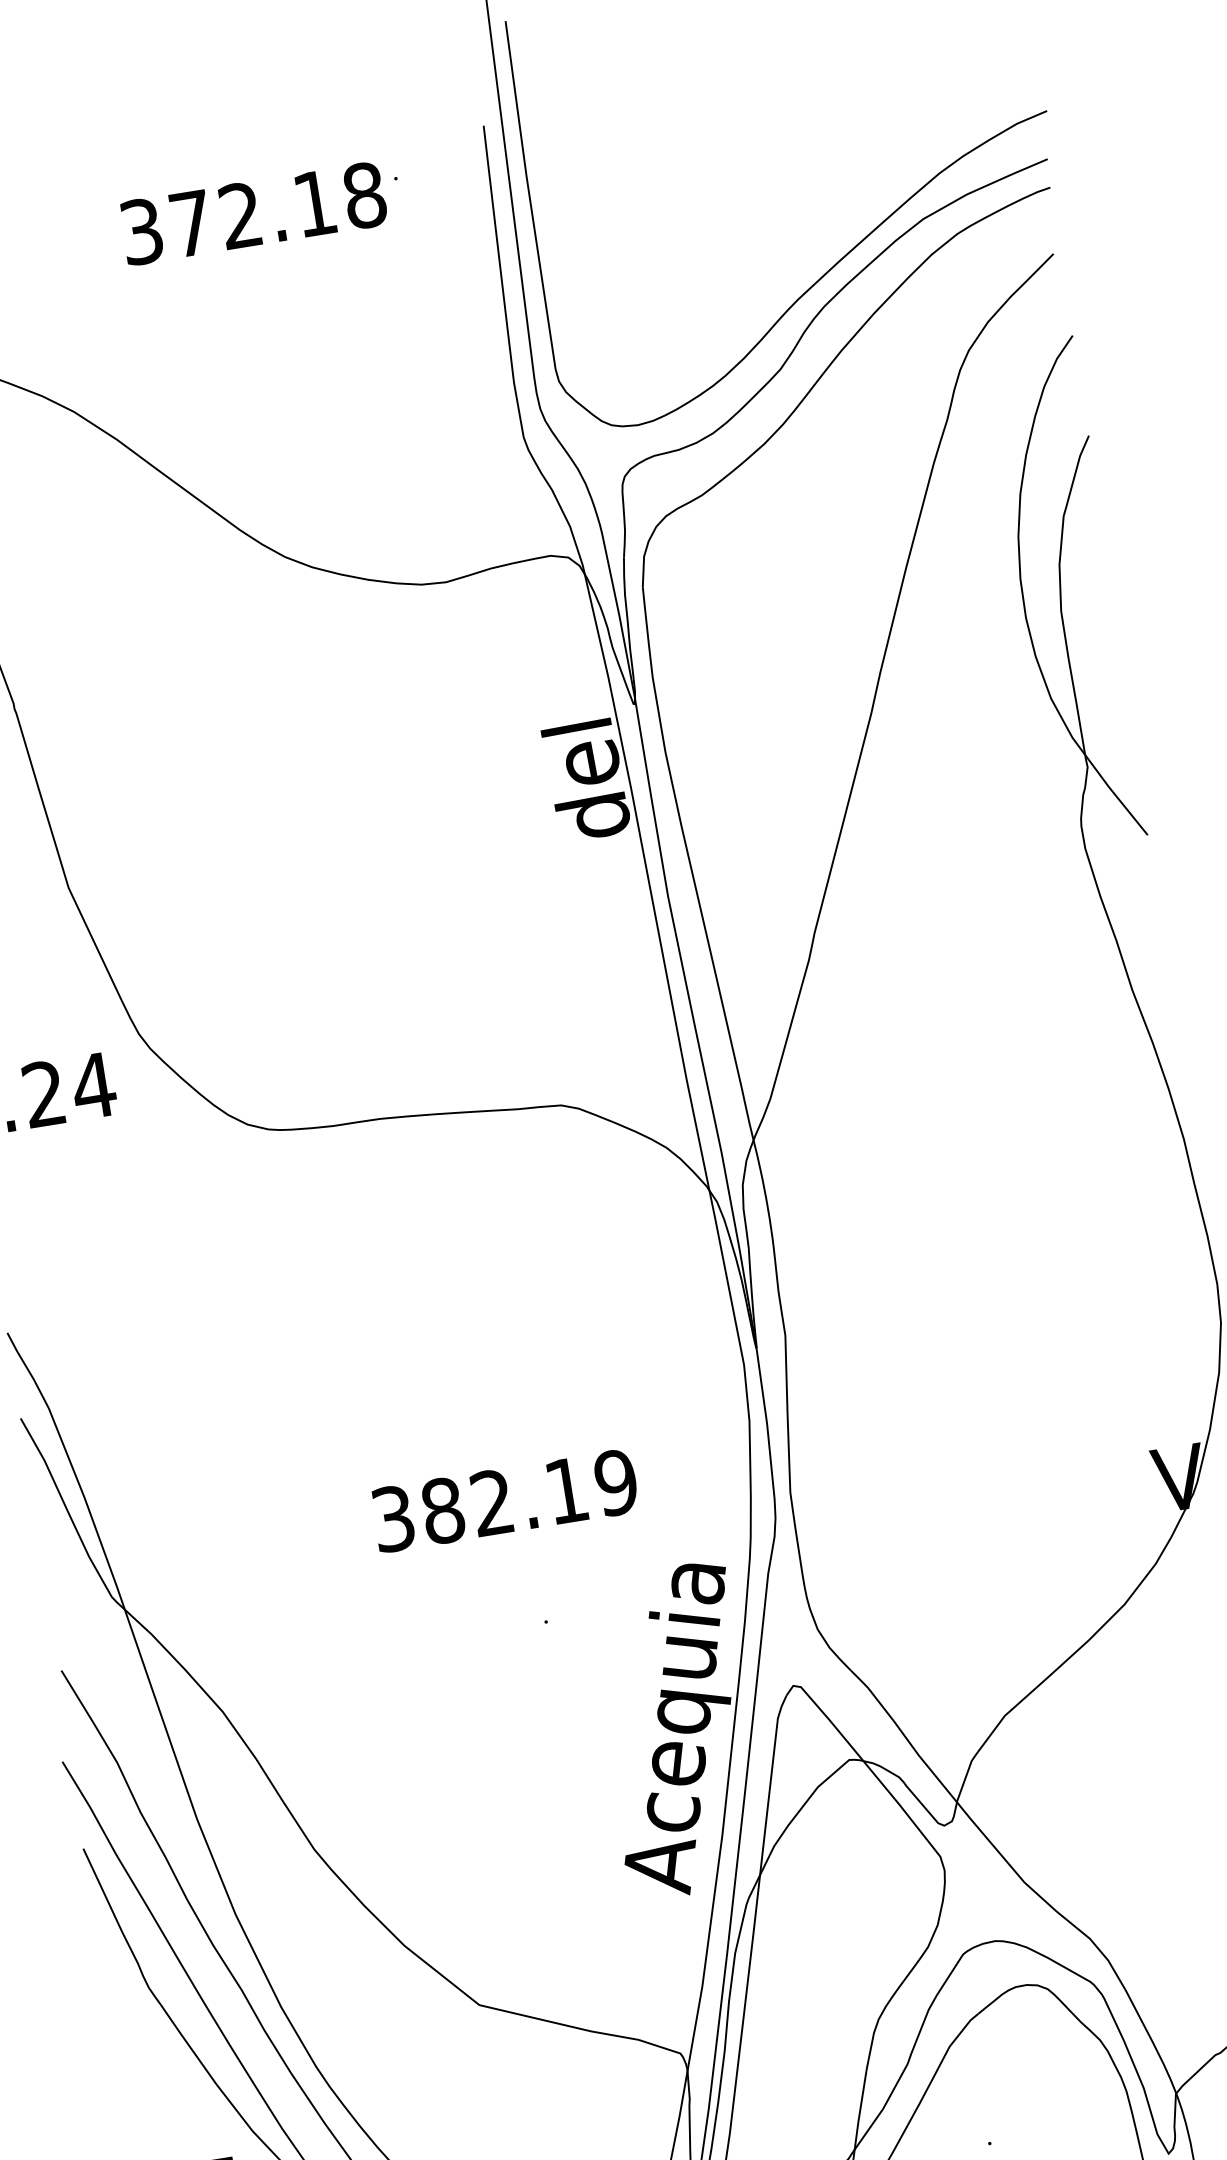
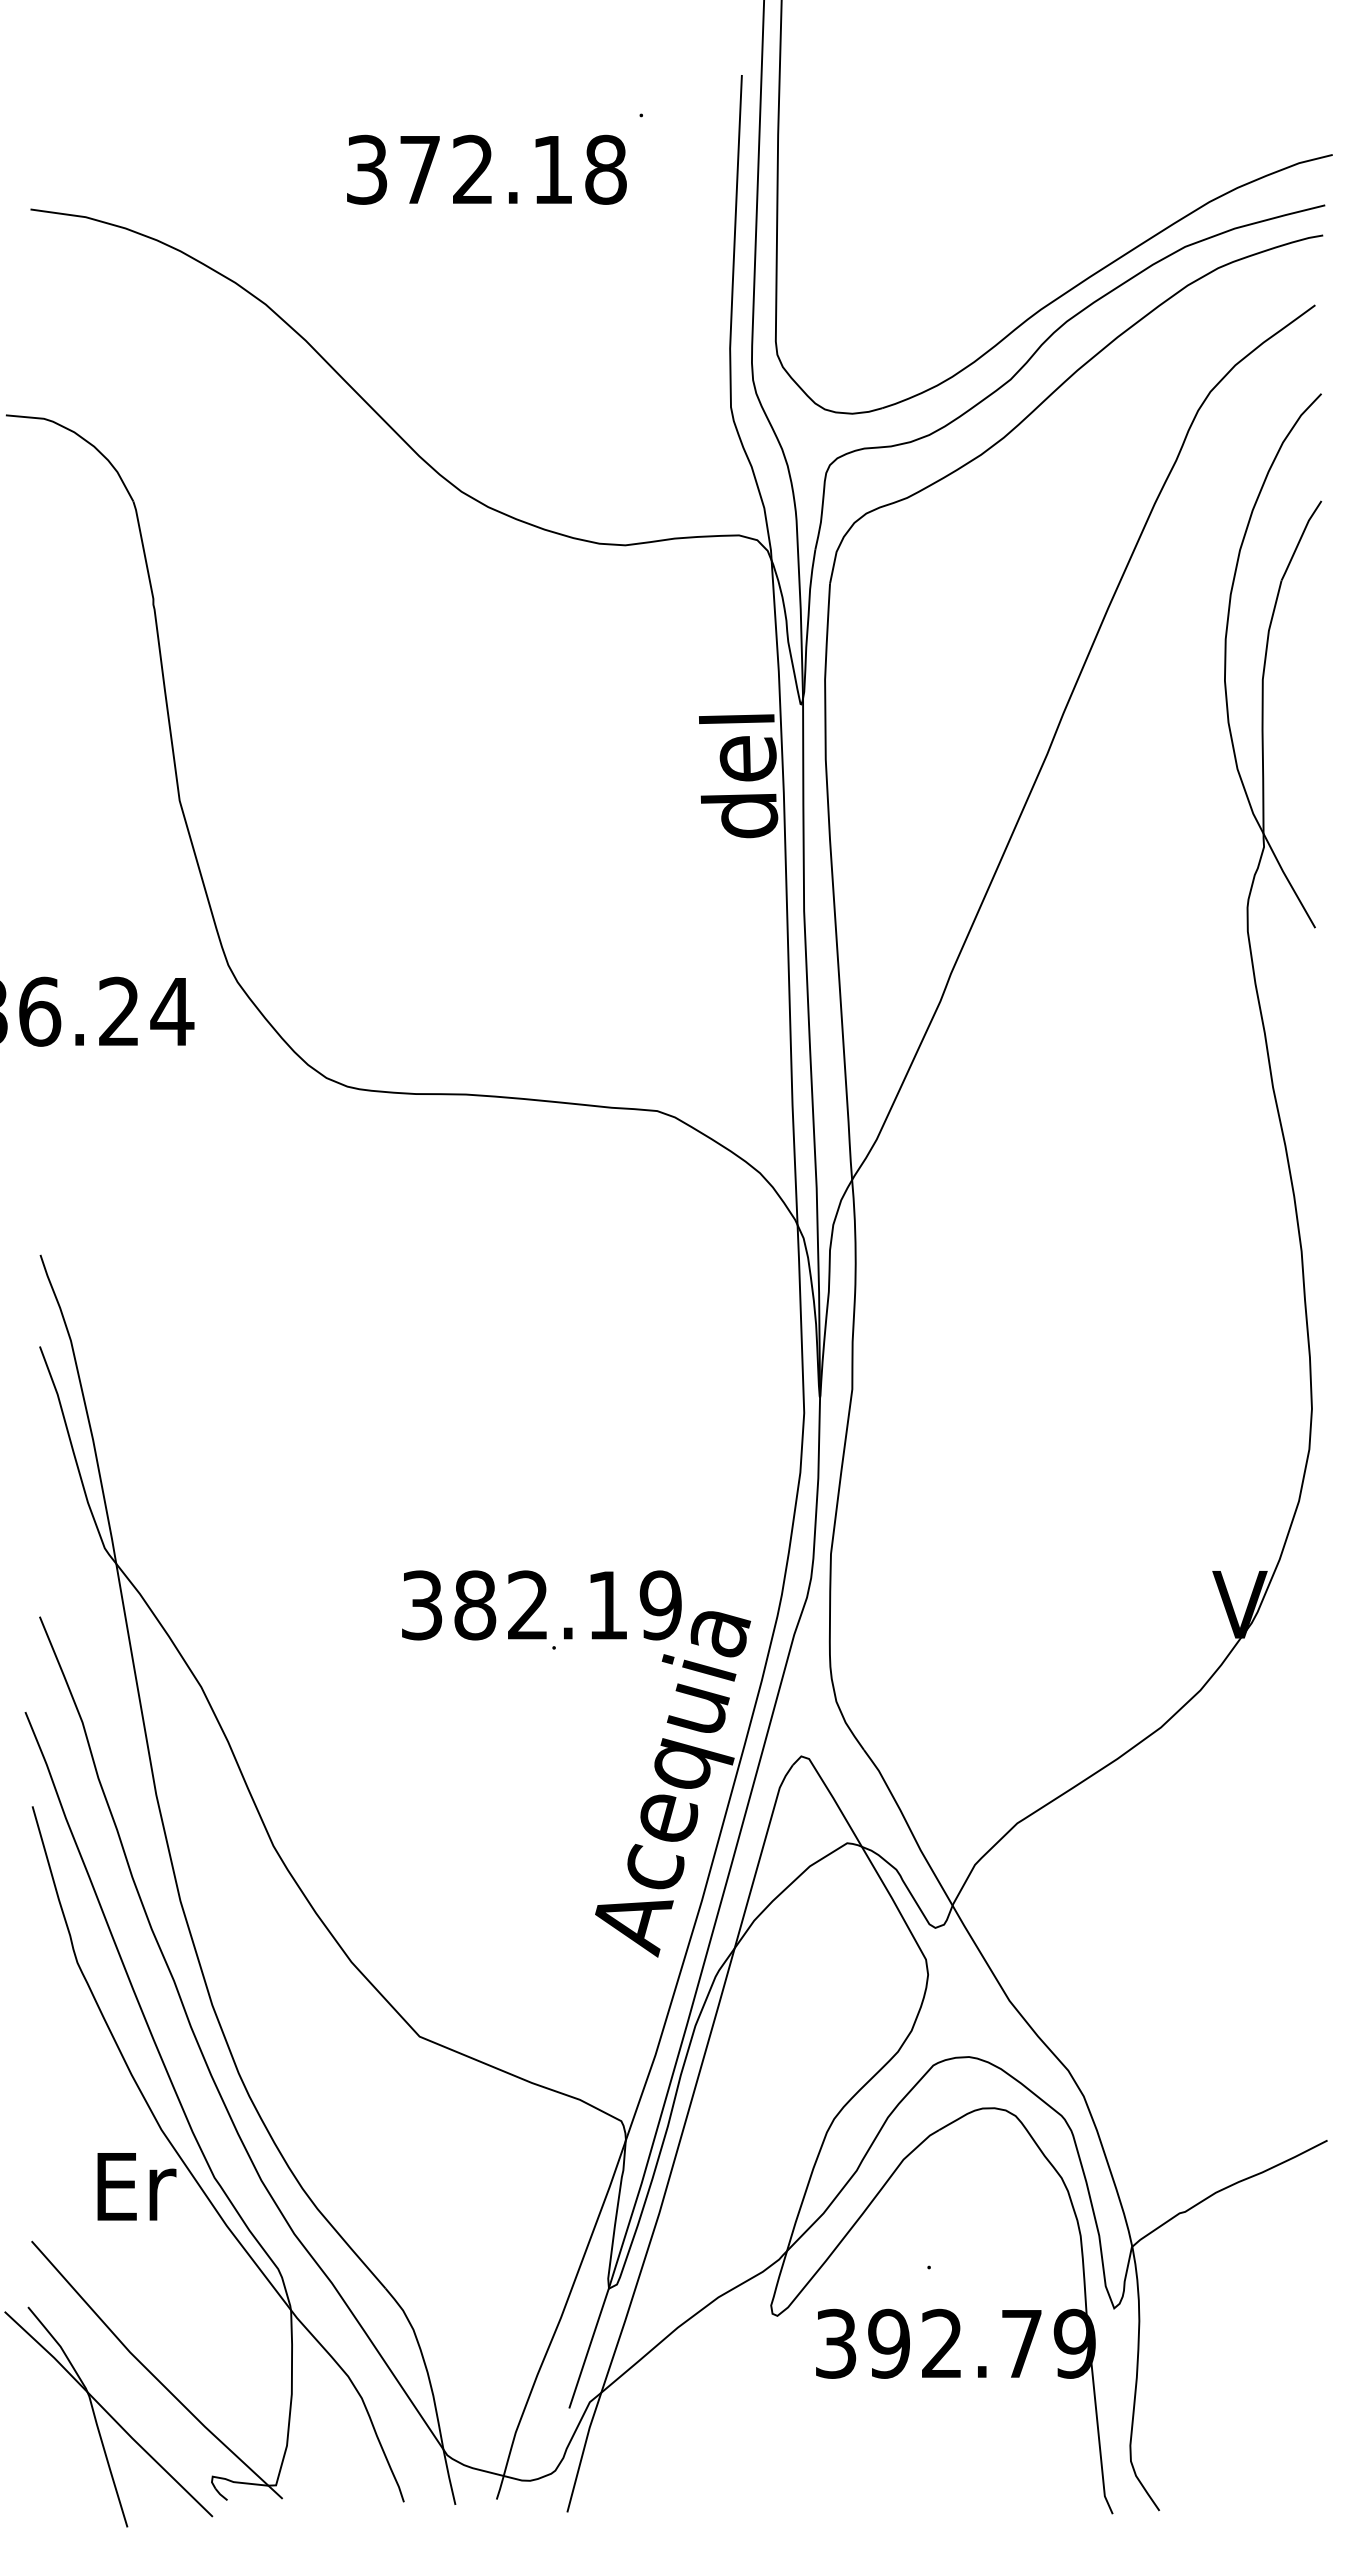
text: (253, 213) -> (486, 169), moved
text: (504, 1500) -> (541, 1605), moved

